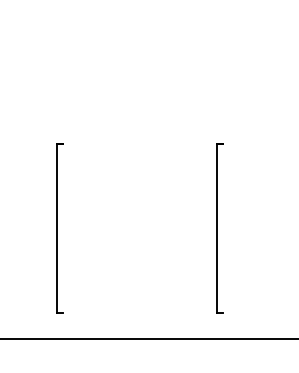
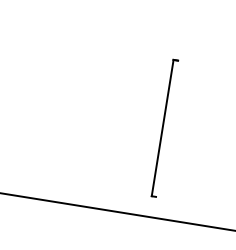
part: (59, 228) -> (35, 107), removed

